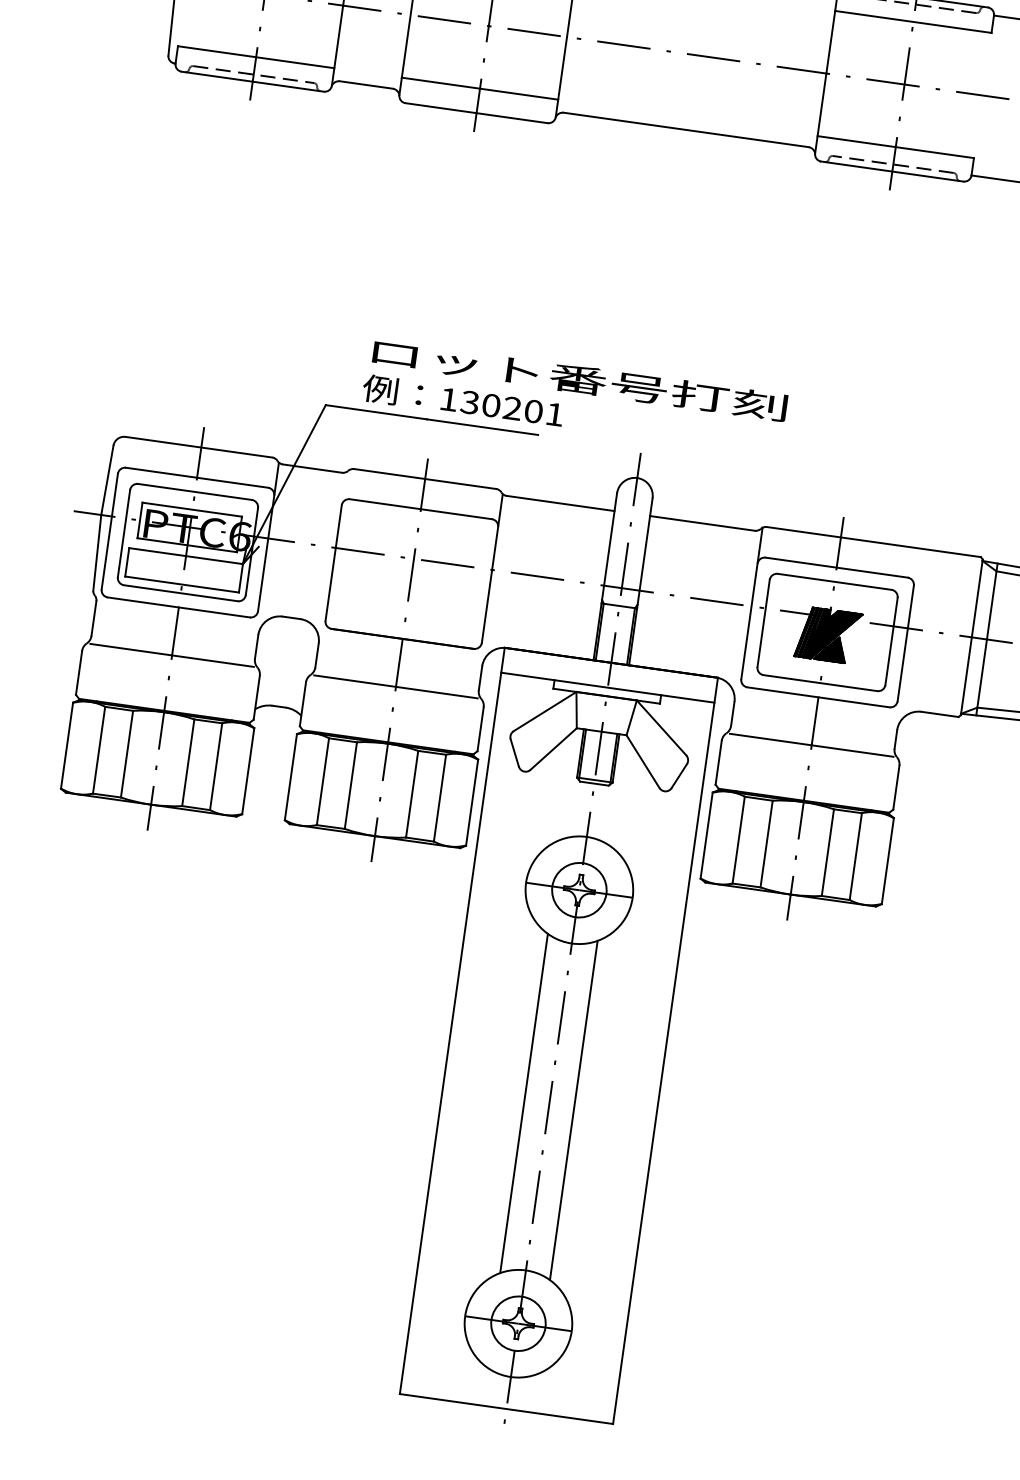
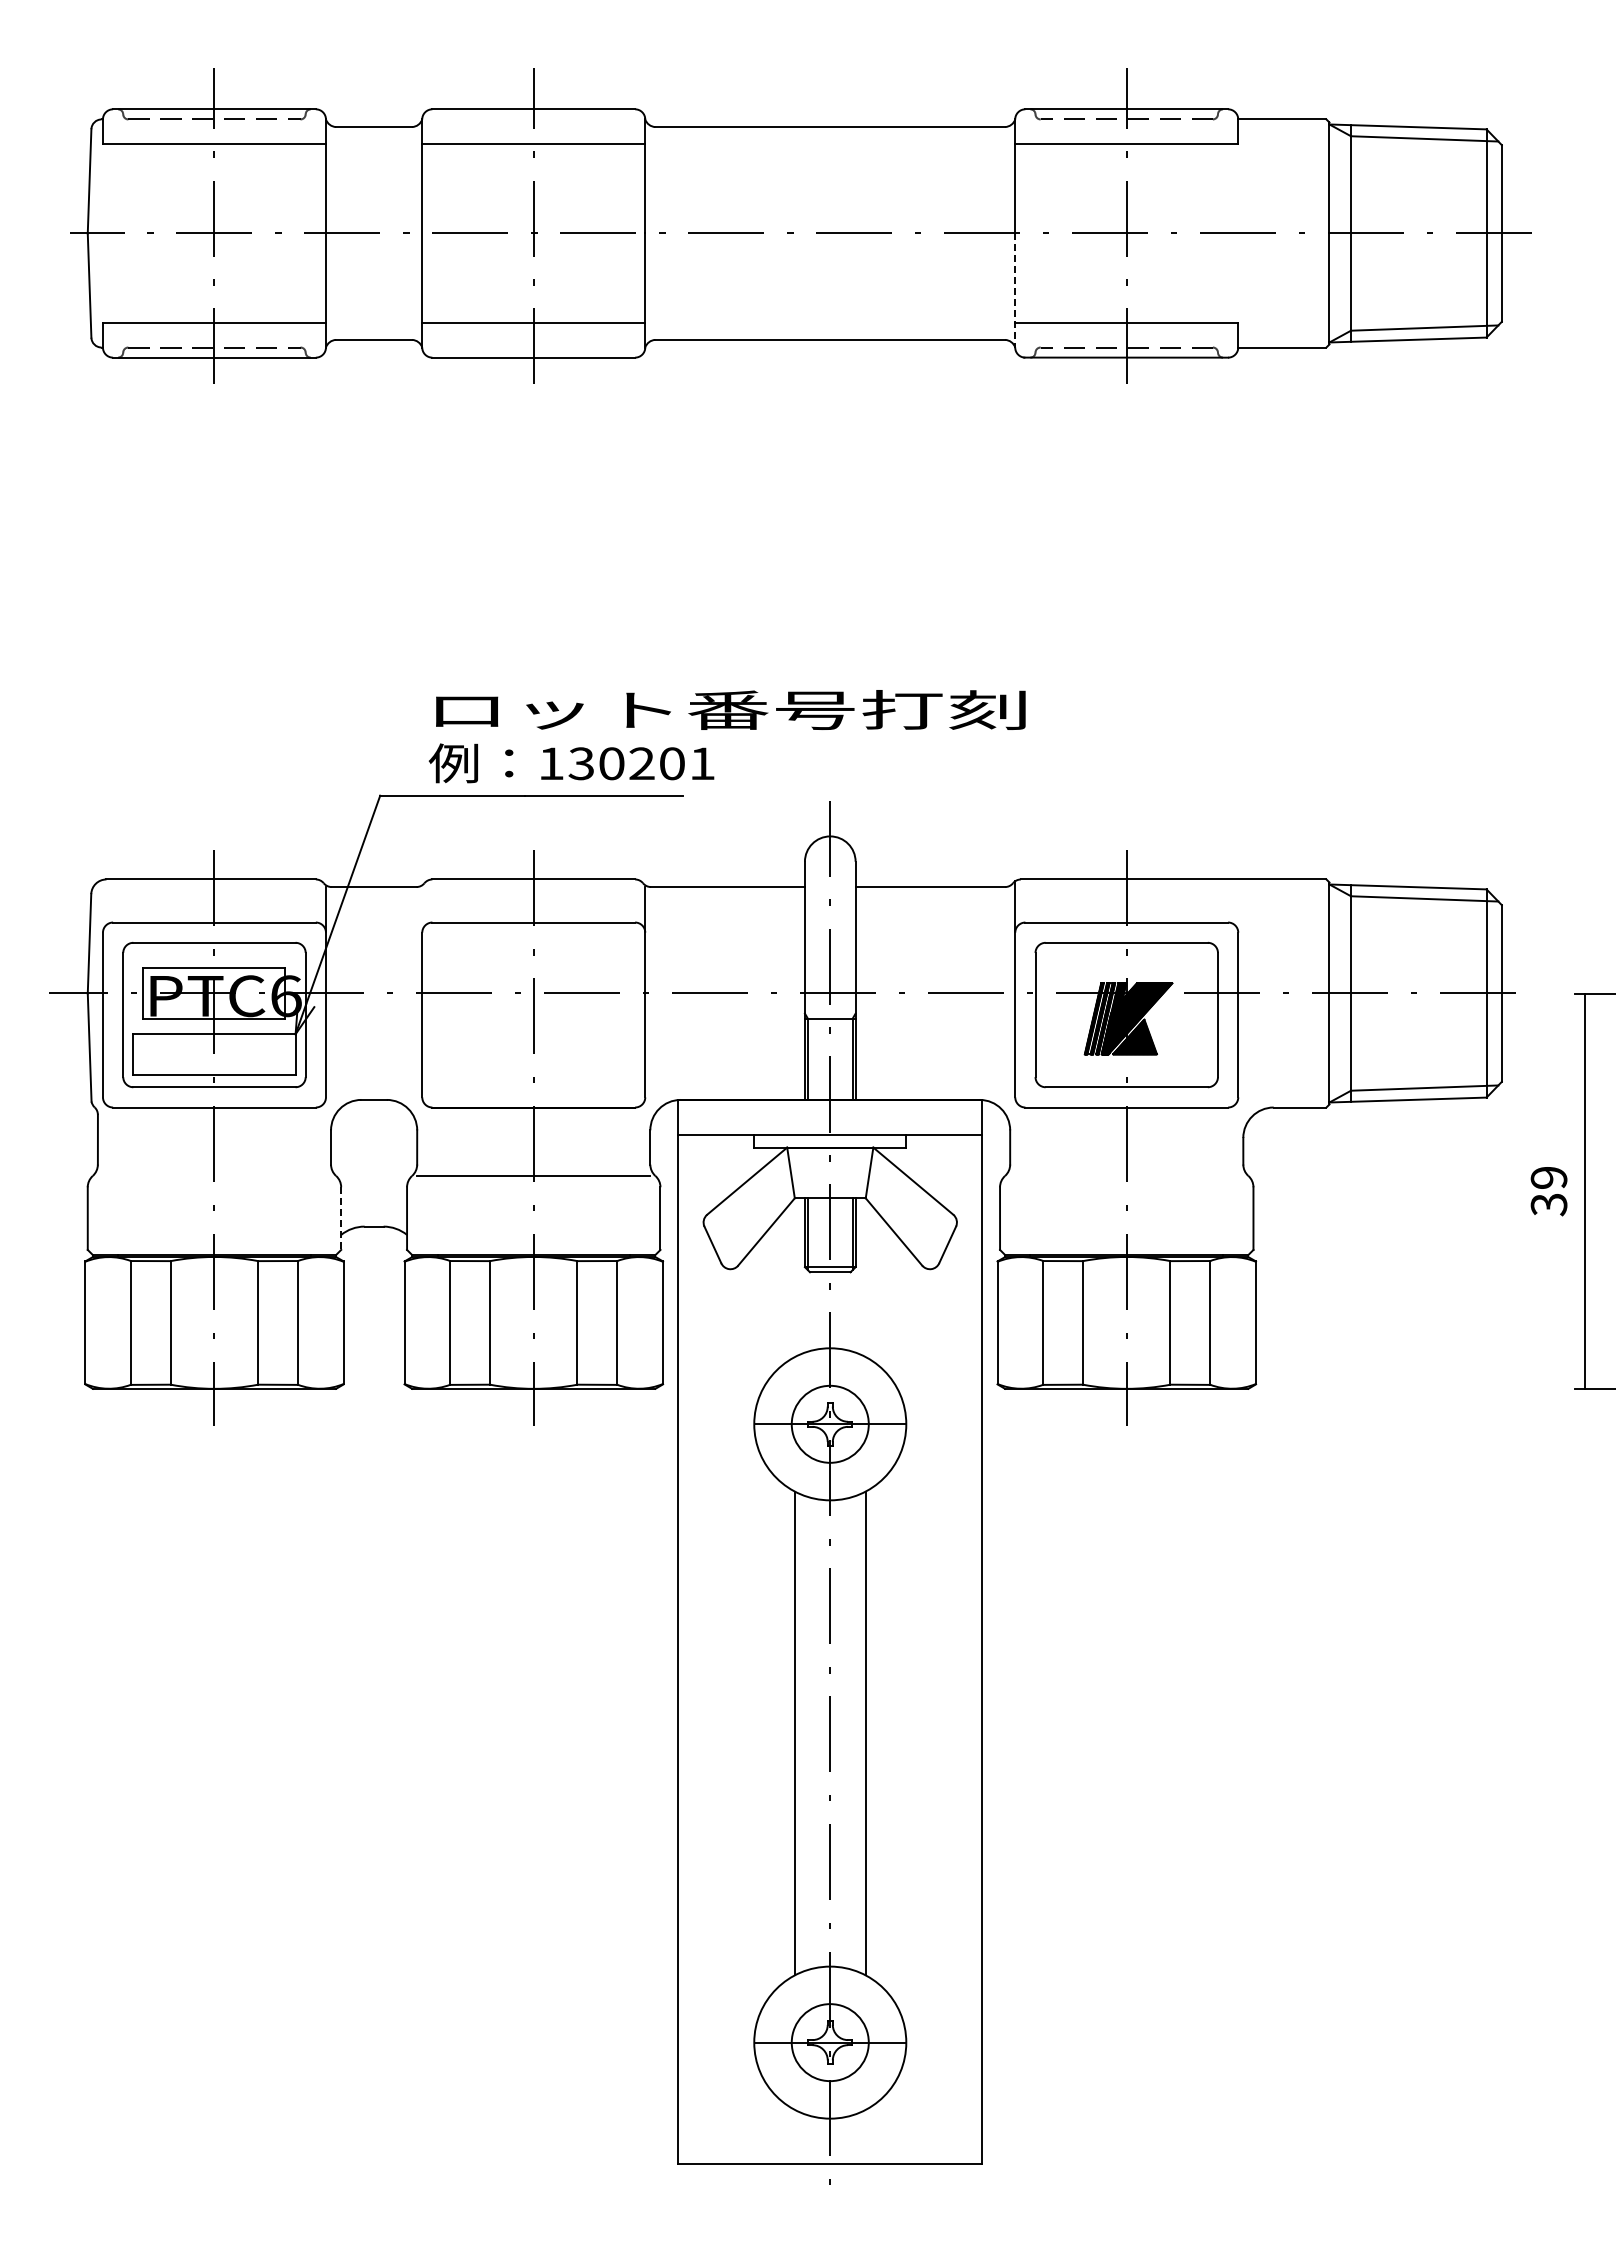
line: (820, 114) -> (1015, 291), solid -> dashed
line: (172, 655) -> (214, 1175), removed
line: (256, 698) -> (341, 1219), solid -> dashed
line: (811, 744) -> (1126, 1175), removed

